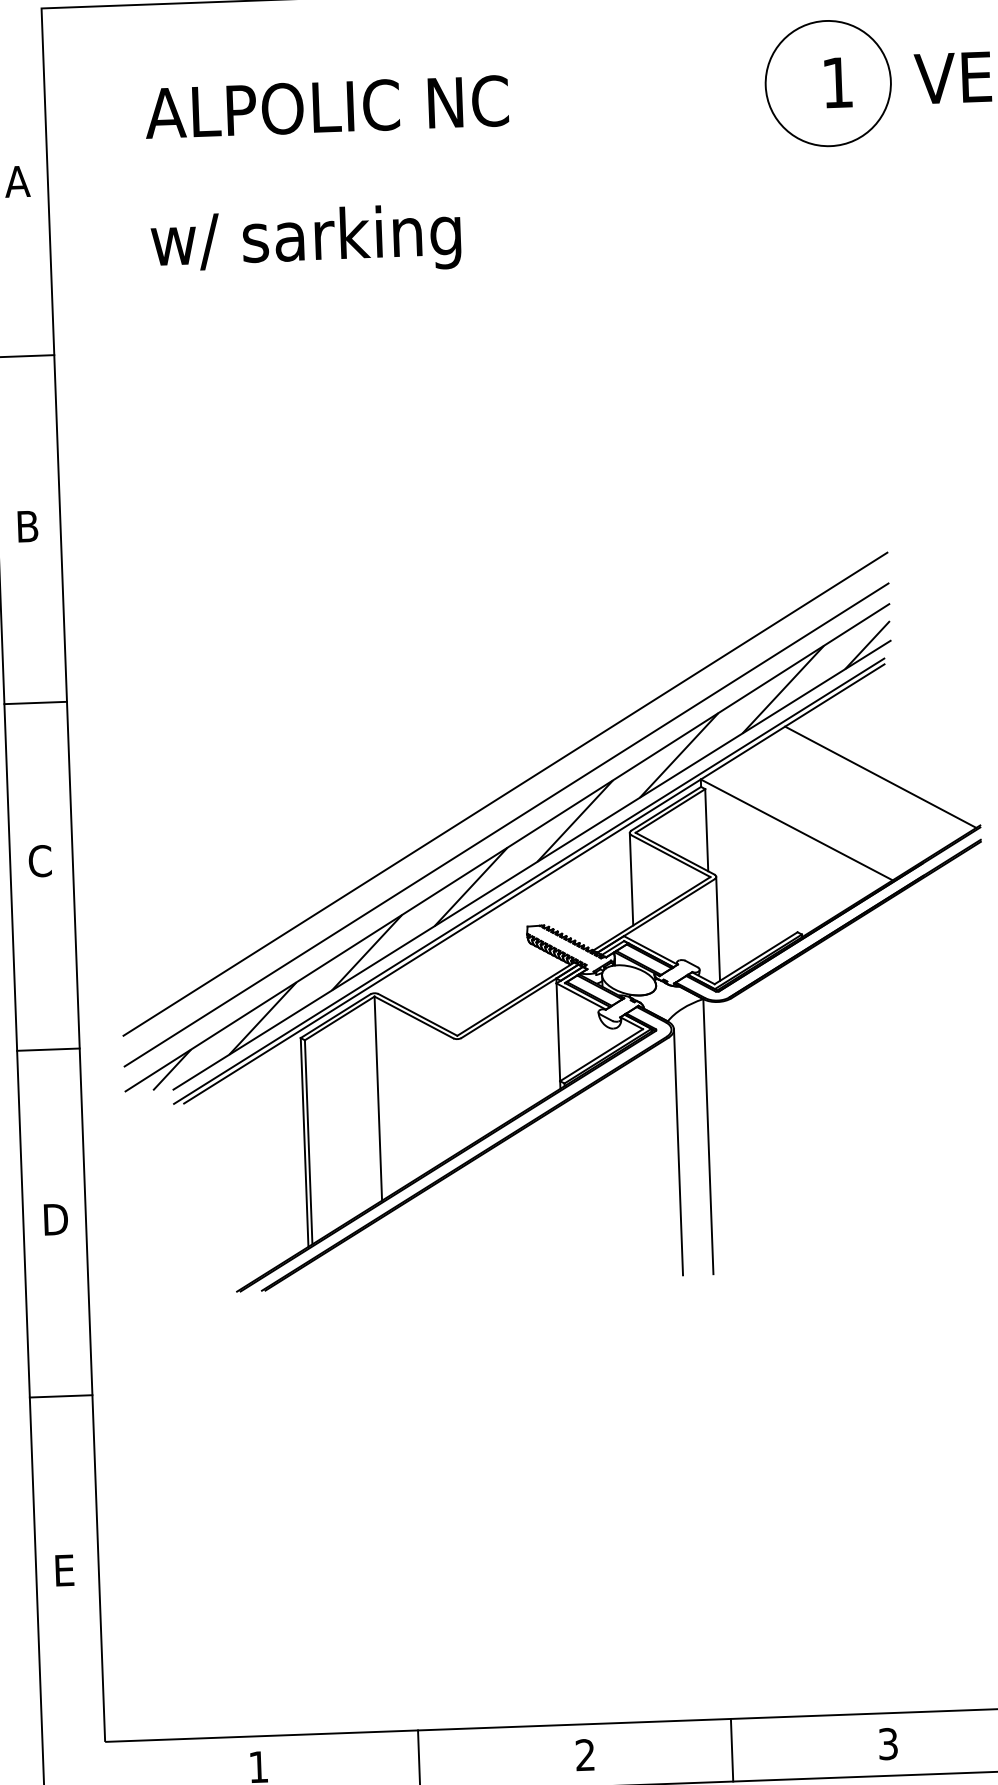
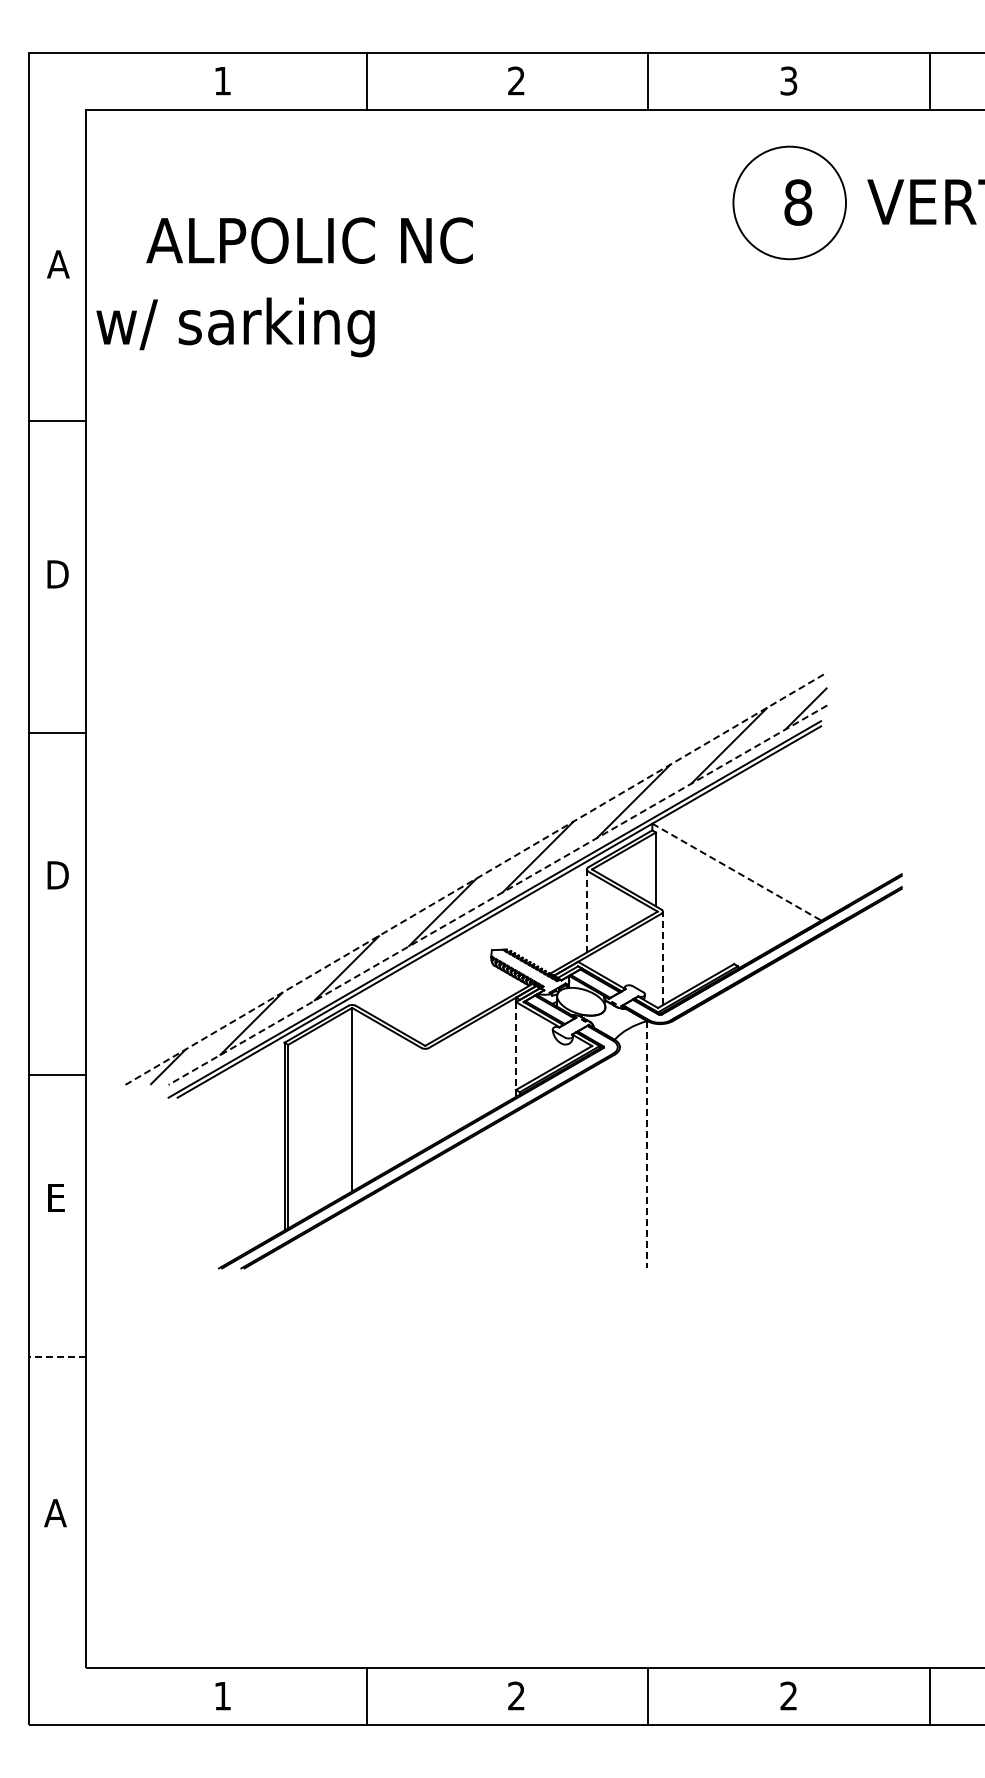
text: (838, 82) -> (798, 202), 1 -> 8
text: (326, 107) -> (309, 240), moved
text: (306, 241) -> (235, 327), moved
text: (31, 526) -> (59, 574), B -> D
line: (880, 777) -> (813, 827), removed
line: (505, 794) -> (476, 830), removed
line: (506, 824) -> (476, 857), removed
line: (797, 830) -> (737, 872), solid -> dashed
line: (507, 847) -> (476, 878), solid -> dashed
text: (41, 860) -> (57, 874), C -> D
line: (531, 865) -> (497, 895), solid -> dashed
line: (631, 879) -> (586, 911), solid -> dashed
line: (717, 928) -> (662, 958), solid -> dashed
line: (558, 1032) -> (516, 1046), solid -> dashed
line: (48, 1049) -> (57, 1074), moved
line: (708, 1136) -> (647, 1144), solid -> dashed
line: (679, 1151) -> (620, 1157), removed
text: (55, 1219) -> (58, 1197), D -> E
line: (61, 1396) -> (57, 1356), solid -> dashed
text: (65, 1570) -> (55, 1513), E -> A
text: (887, 1743) -> (788, 1695), 3 -> 2

